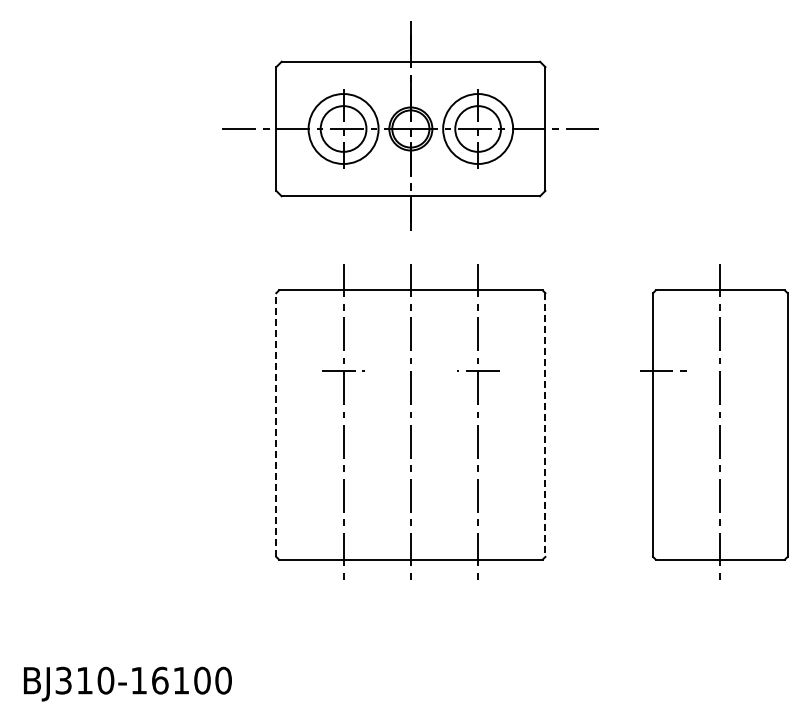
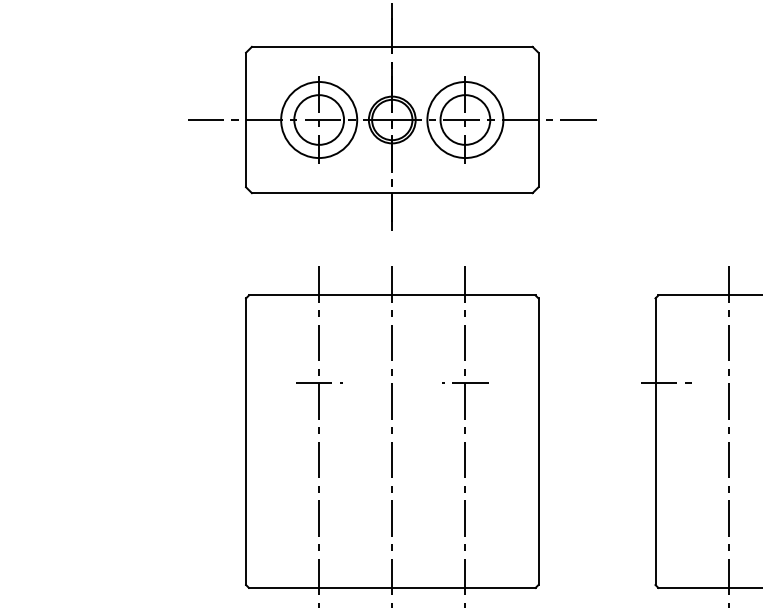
line: (276, 425) -> (246, 442), dashed -> solid
line: (545, 425) -> (538, 442), dashed -> solid

